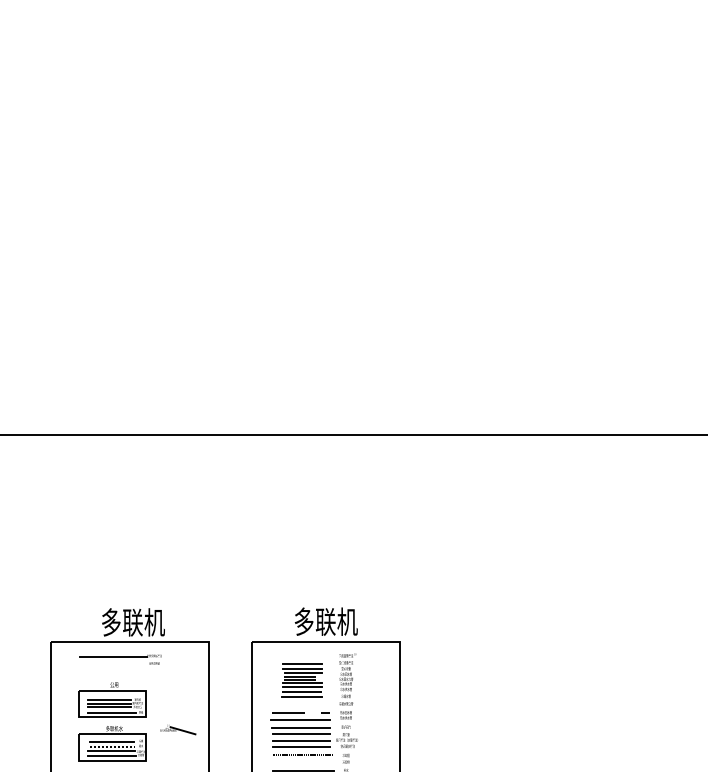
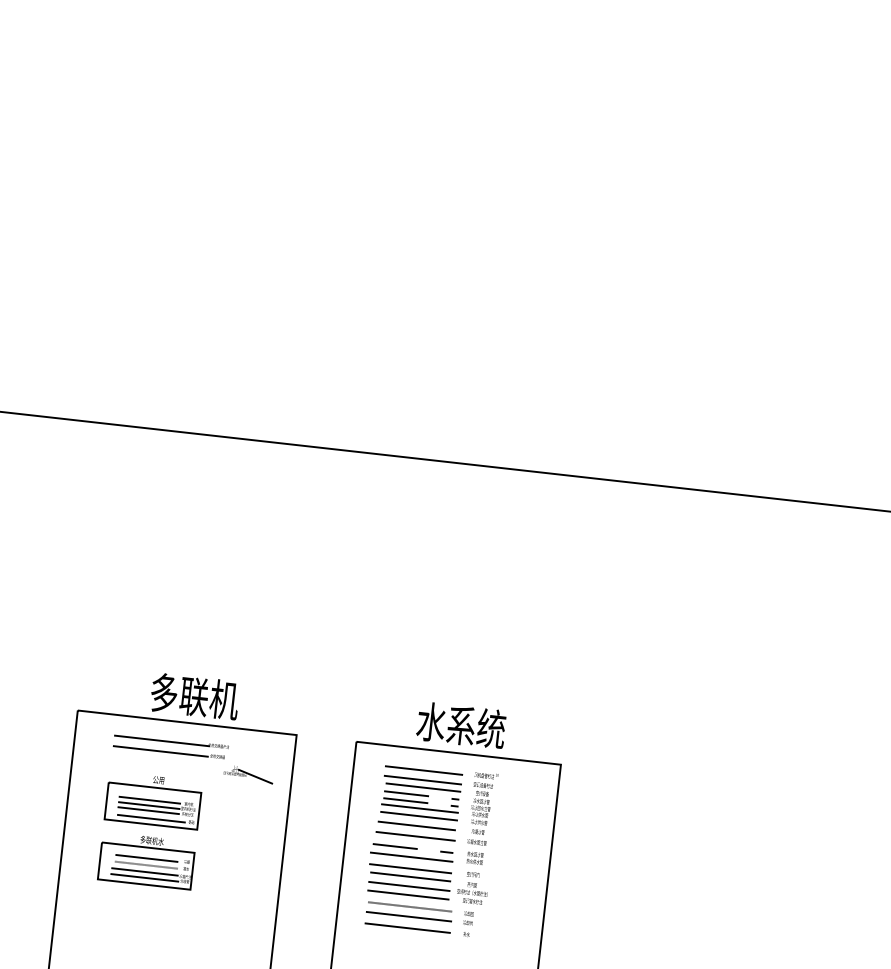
text: (325, 621) -> (461, 725), 多联机 -> 水系统
line: (113, 664) -> (160, 751), added
part: (301, 680) -> (418, 803), size x1.43
part: (178, 729) -> (249, 774), moved
line: (303, 762) -> (408, 916), added

